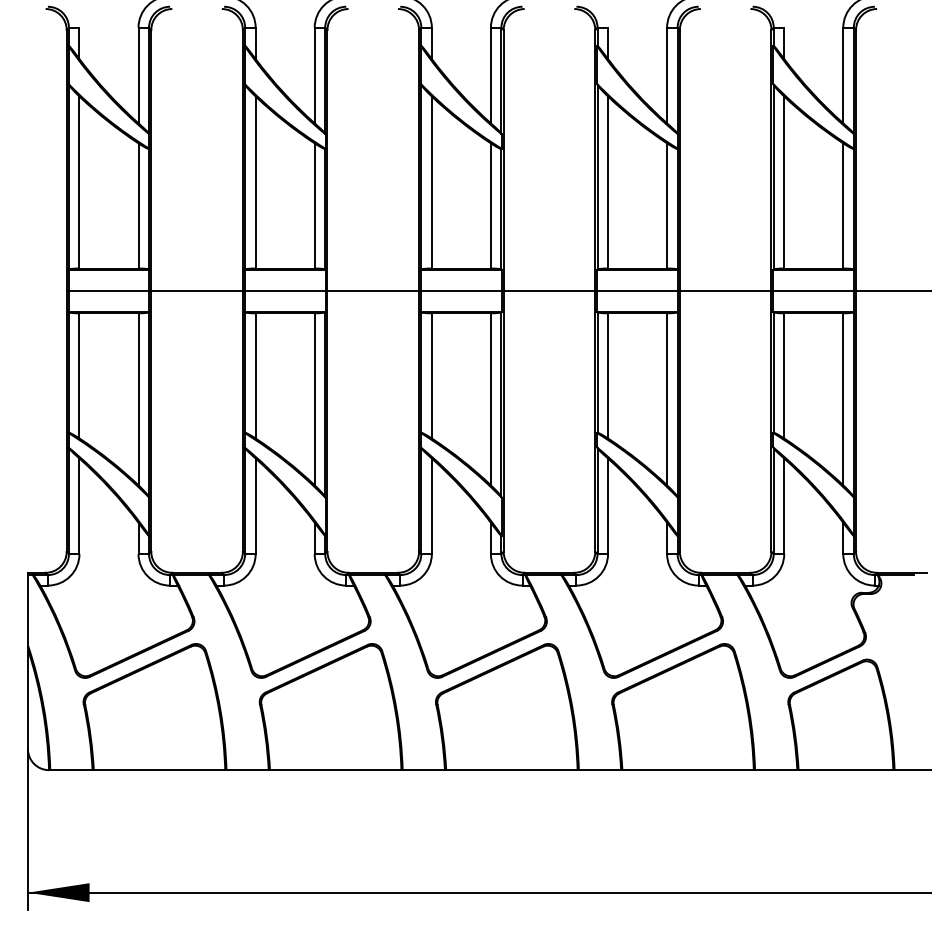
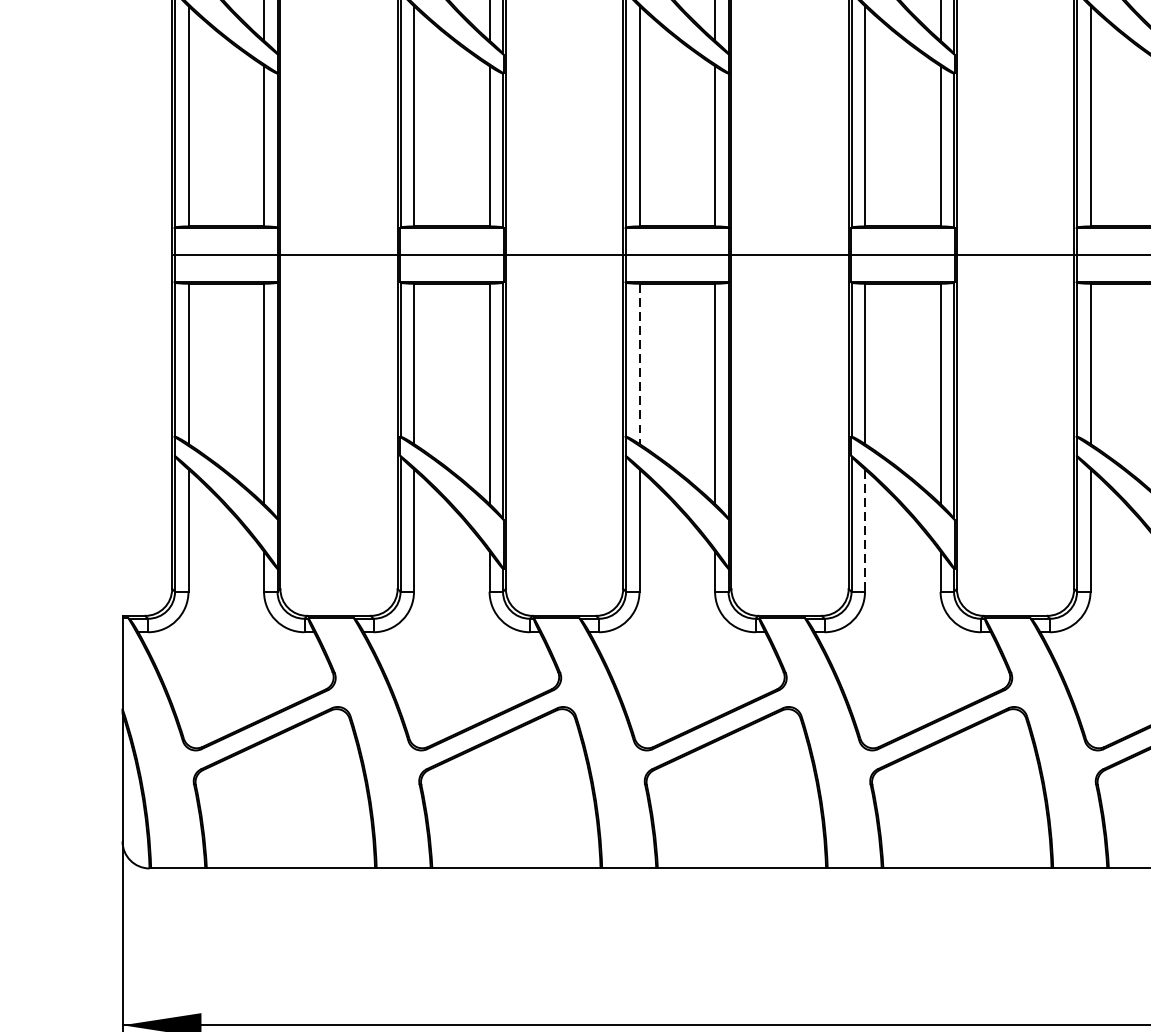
line: (431, 375) -> (639, 363), solid -> dashed
line: (608, 506) -> (865, 531), solid -> dashed

